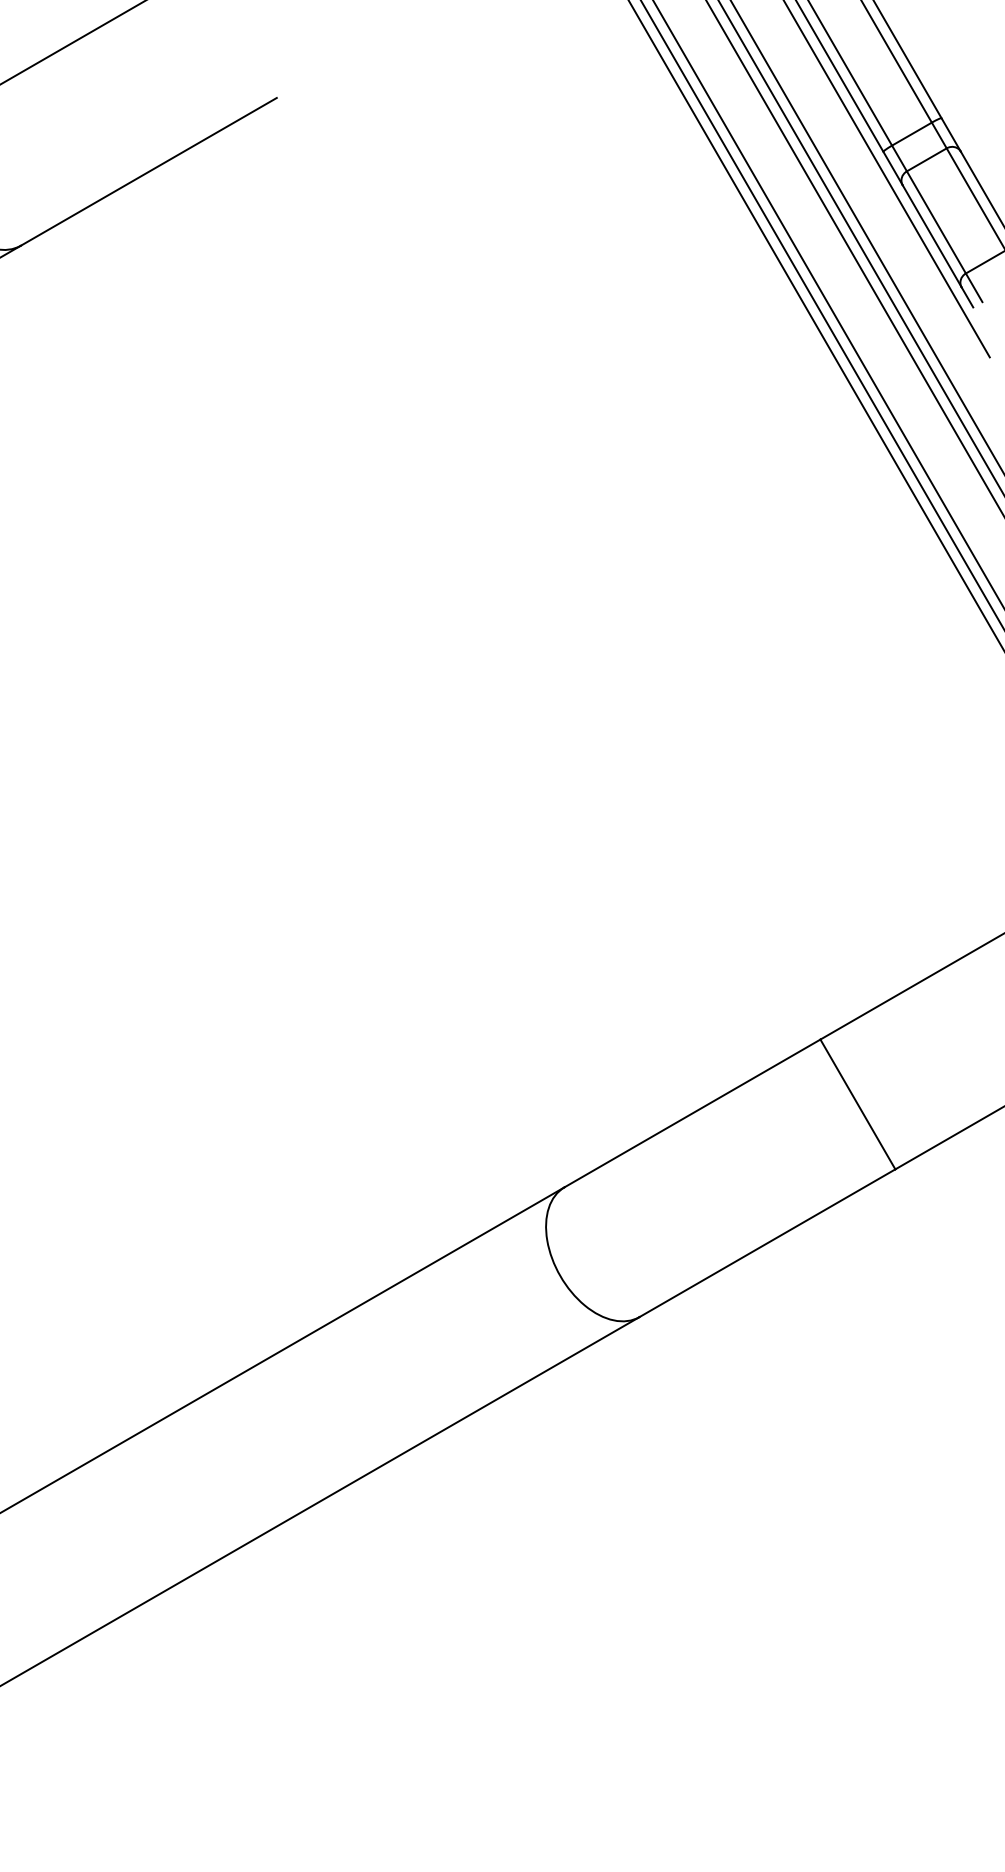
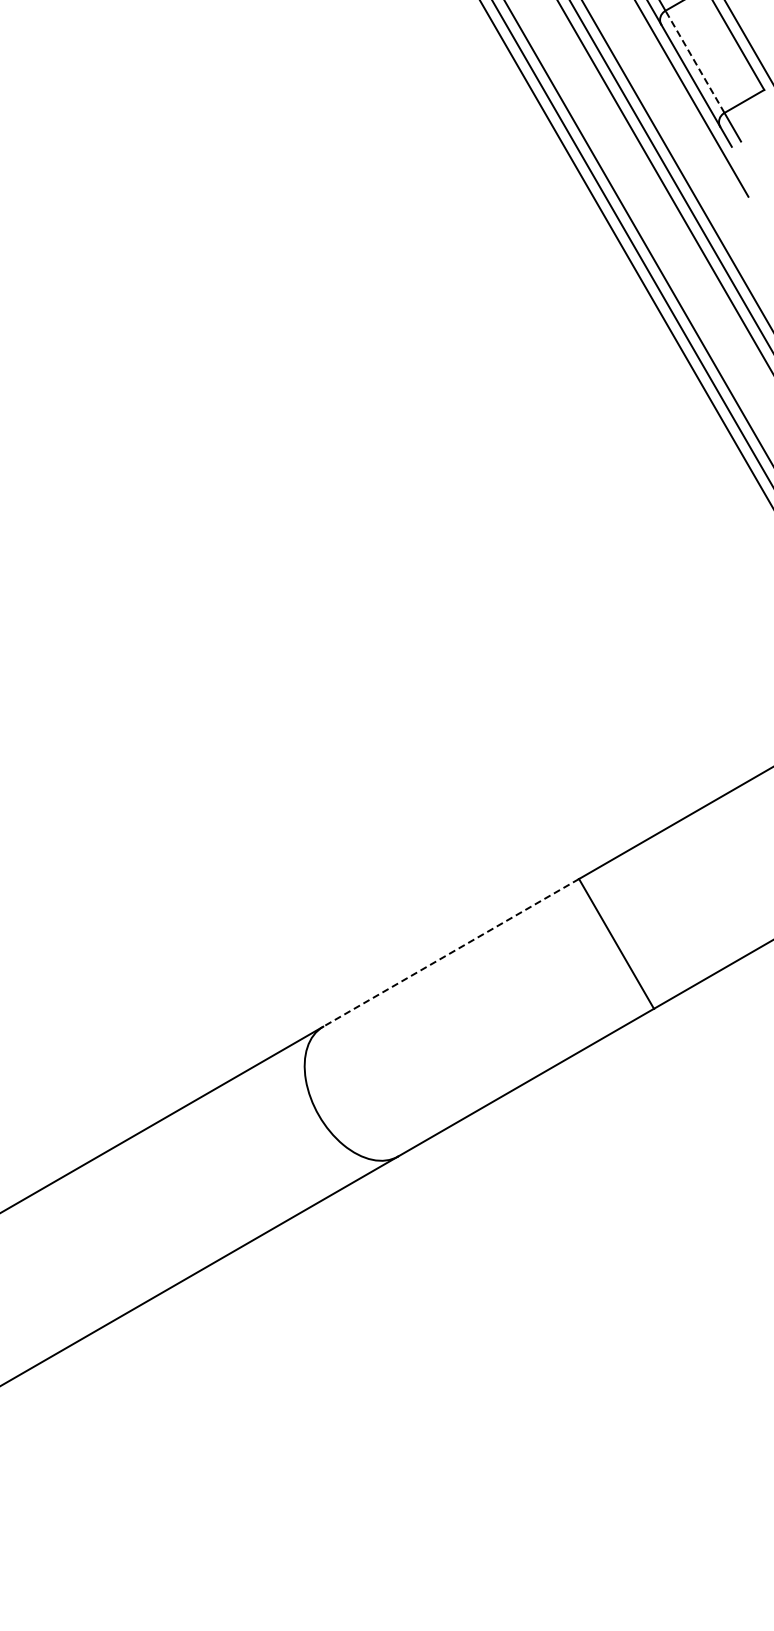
line: (936, 222) -> (695, 61), solid -> dashed
line: (692, 1113) -> (451, 952), solid -> dashed

